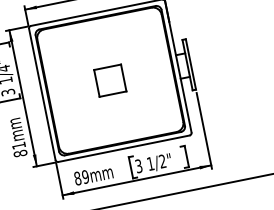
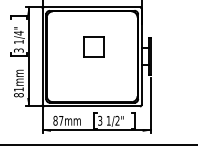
part: (109, 80) -> (93, 46), moved
text: (85, 176) -> (61, 120), 89mm -> 87mm

